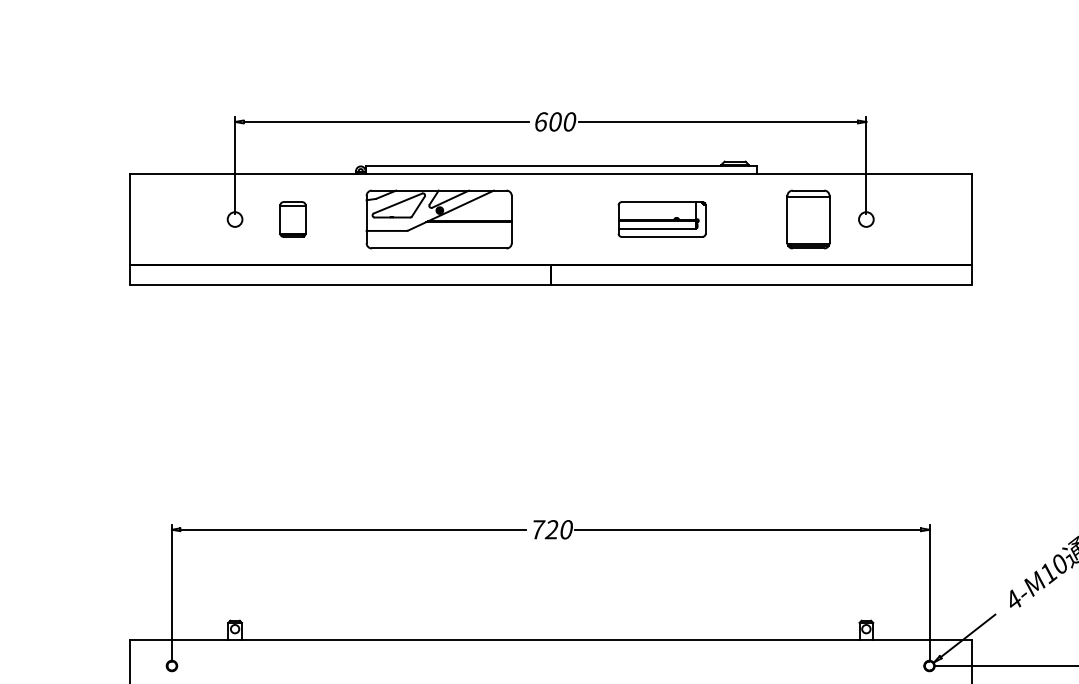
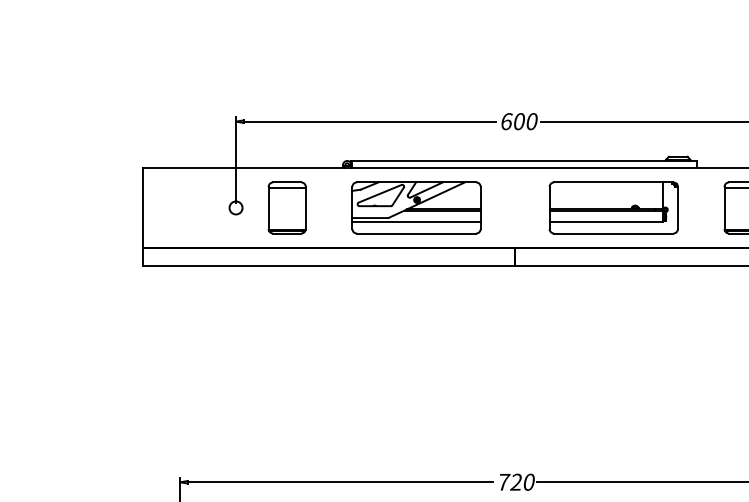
part: (292, 219) -> (286, 207), size x1.67
part: (661, 219) -> (613, 207), size x1.67
line: (438, 235) -> (415, 222), added

